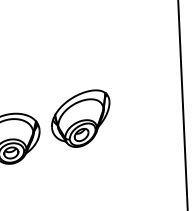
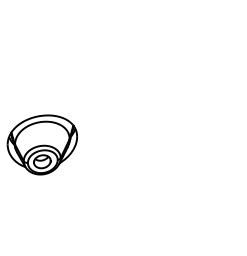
part: (80, 119) -> (126, 125), removed

